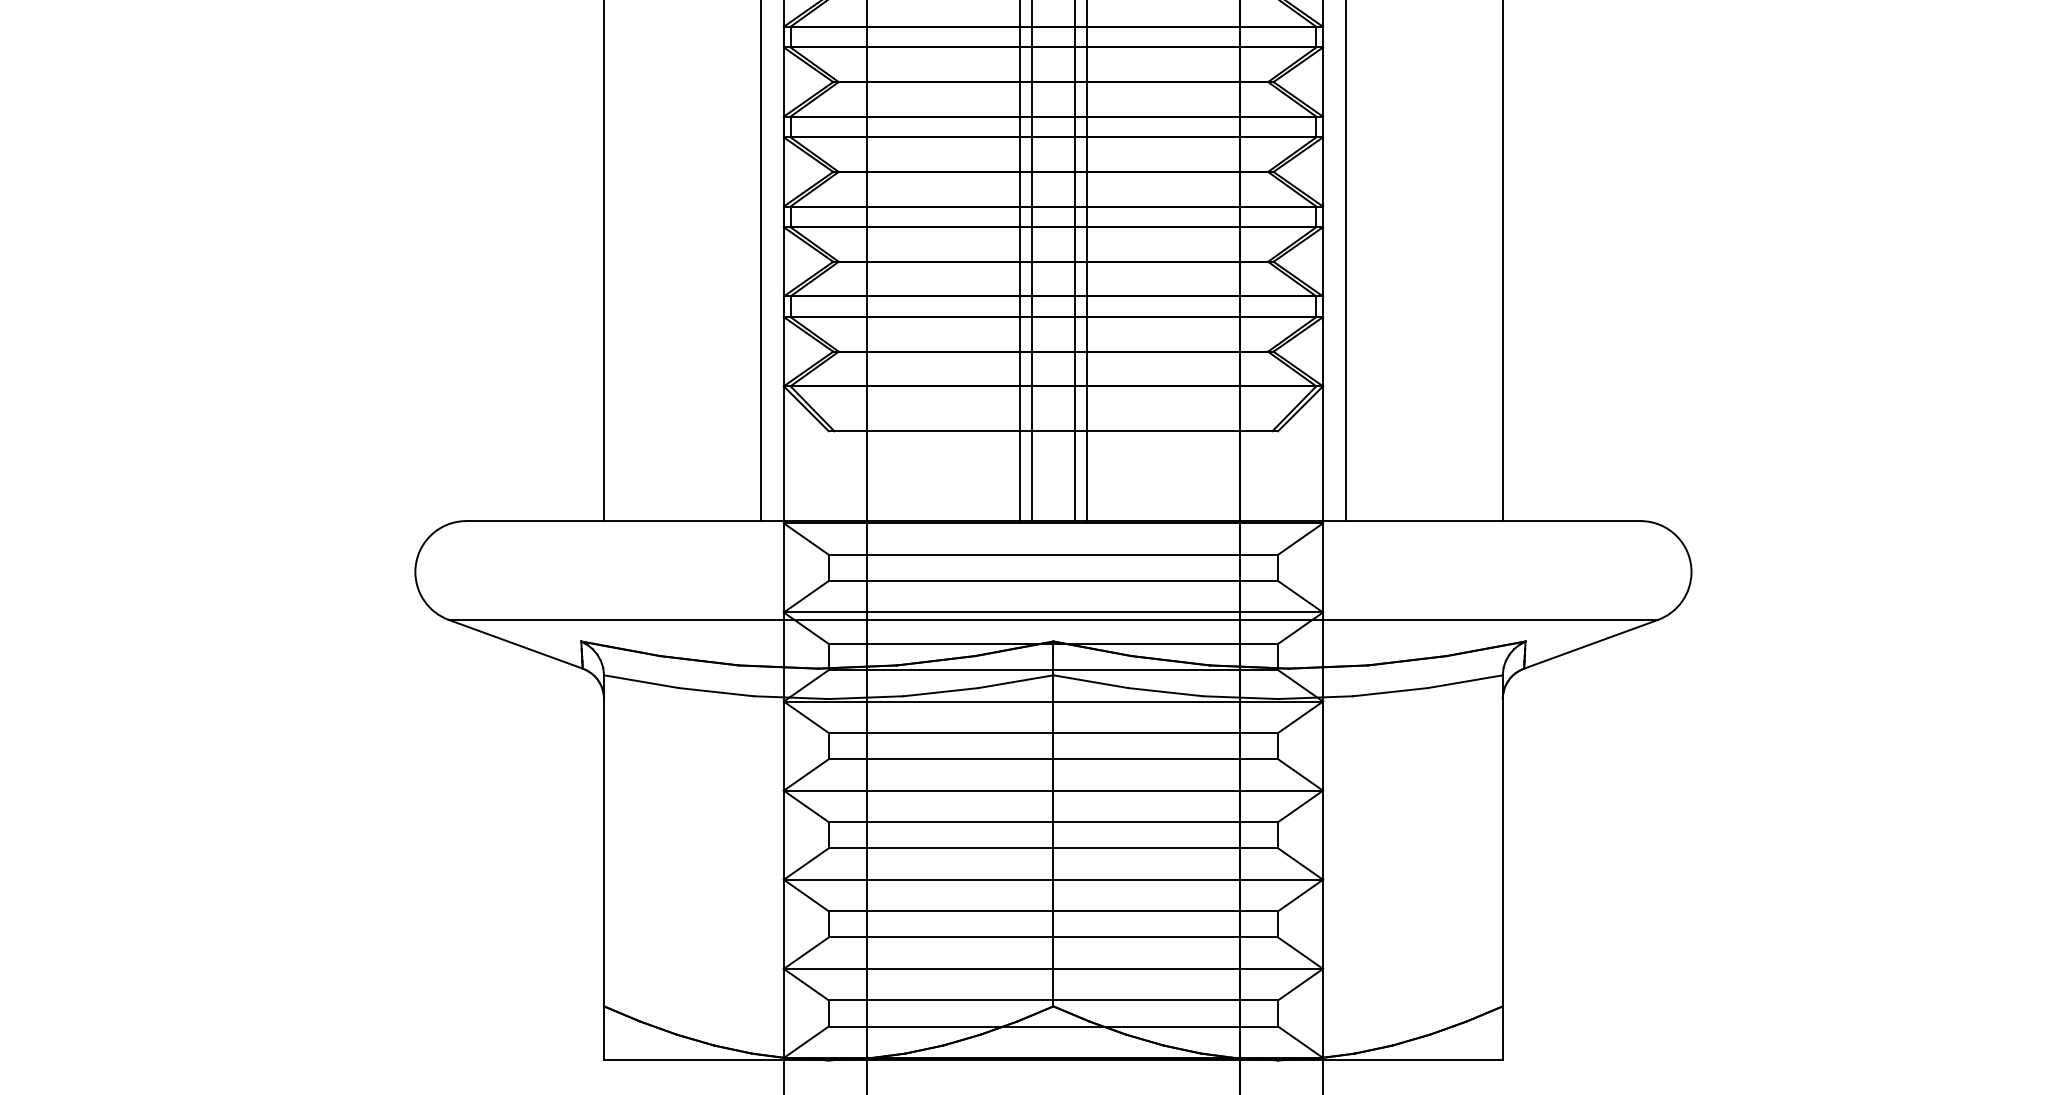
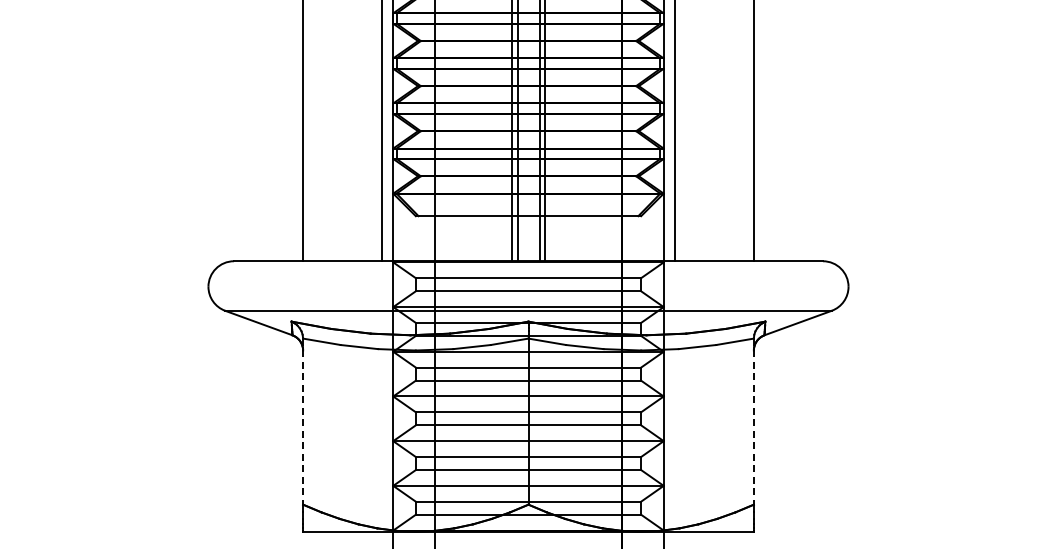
line: (604, 842) -> (303, 422), solid -> dashed
line: (1502, 842) -> (753, 422), solid -> dashed

